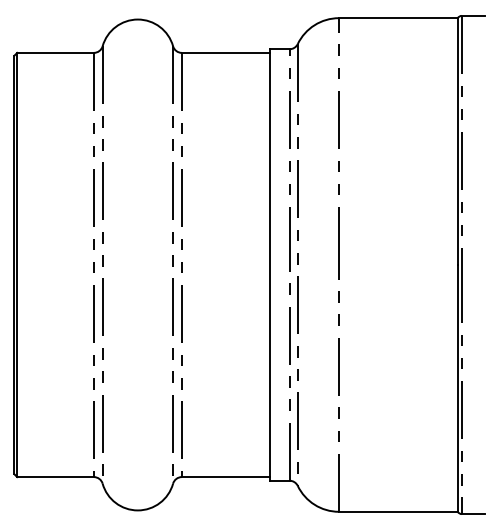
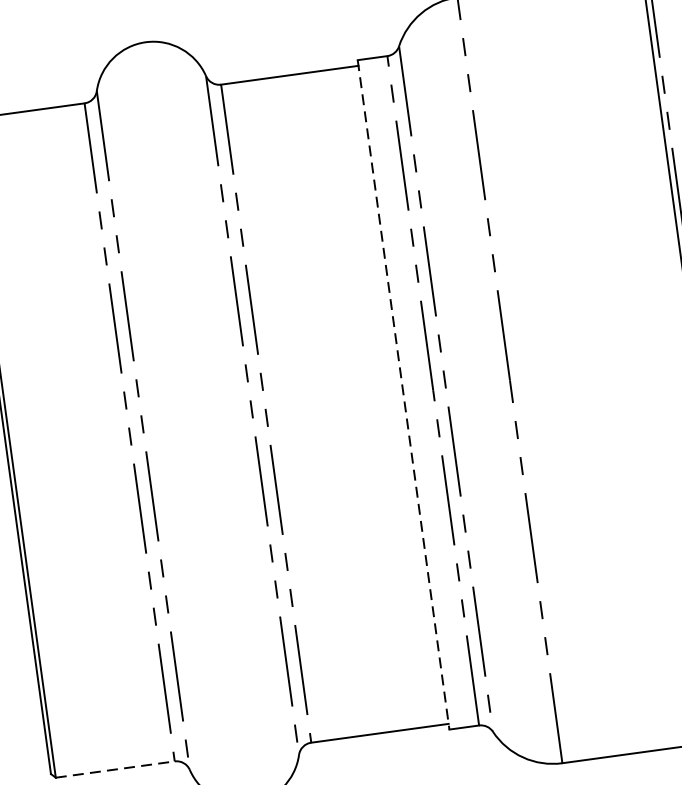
line: (270, 264) -> (403, 394), solid -> dashed
line: (56, 477) -> (116, 770), solid -> dashed

